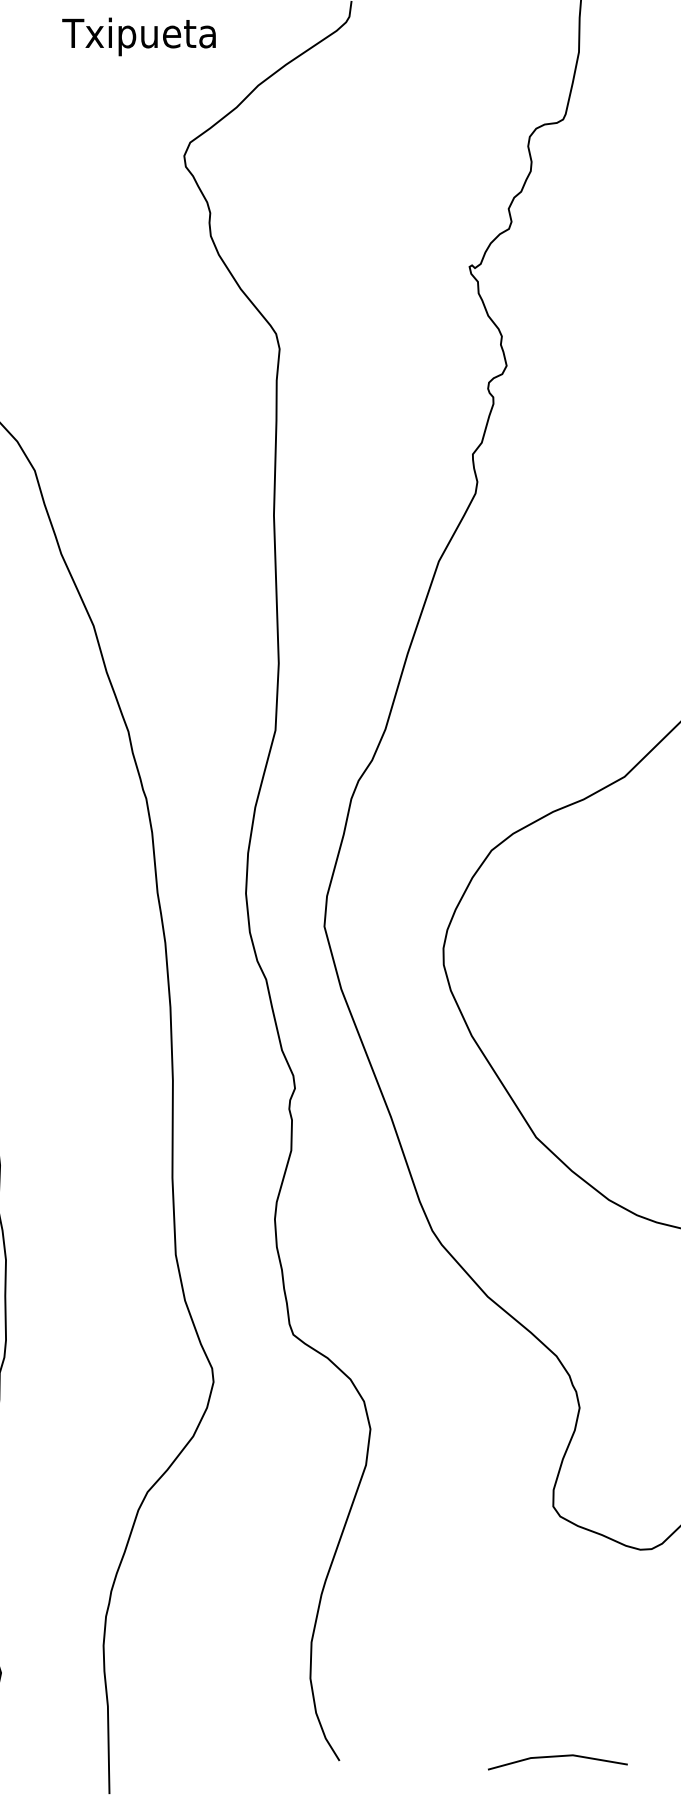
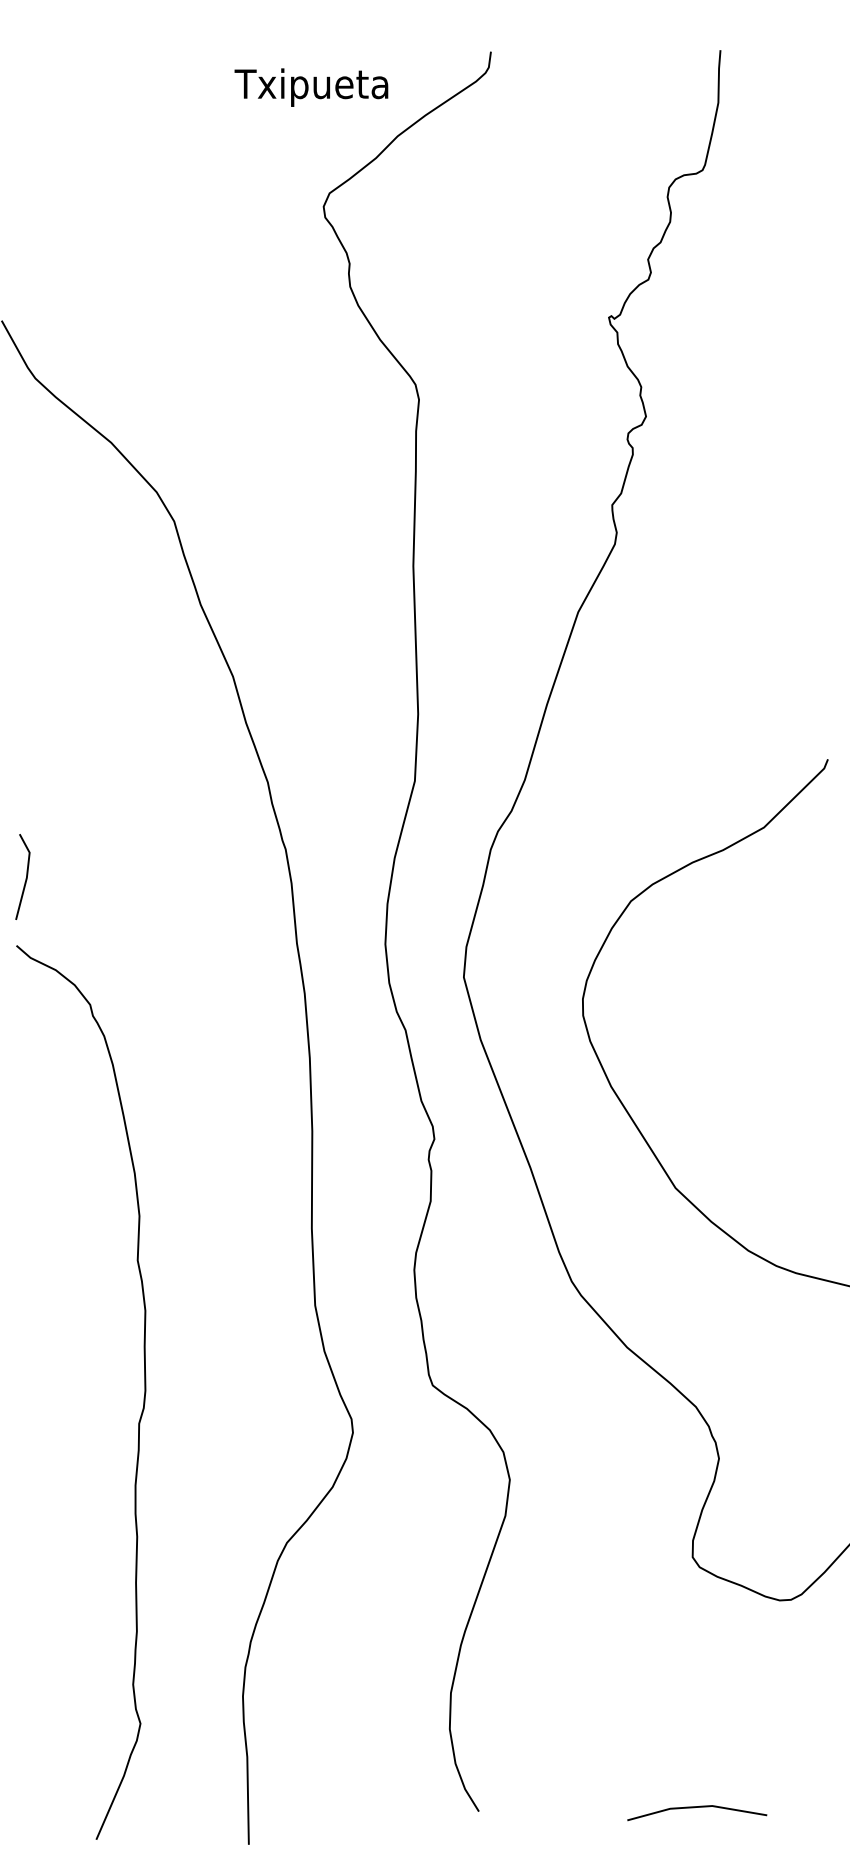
text: (139, 36) -> (311, 87), moved

